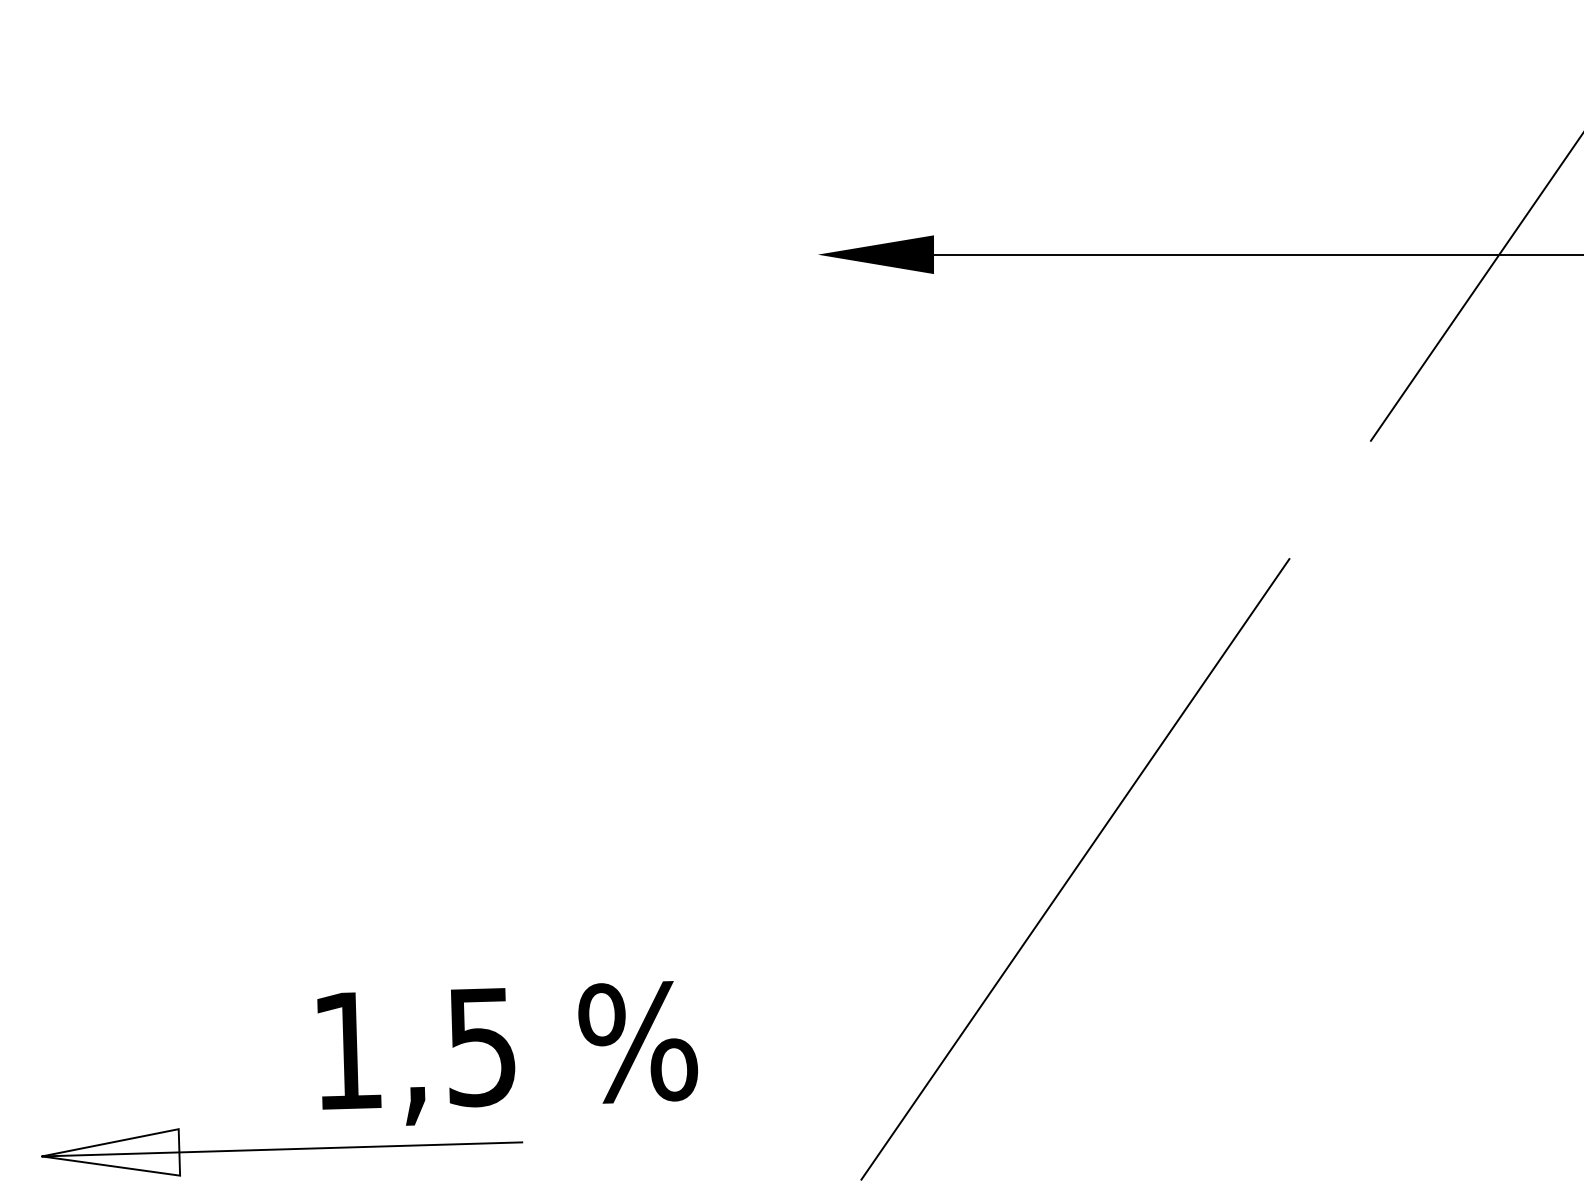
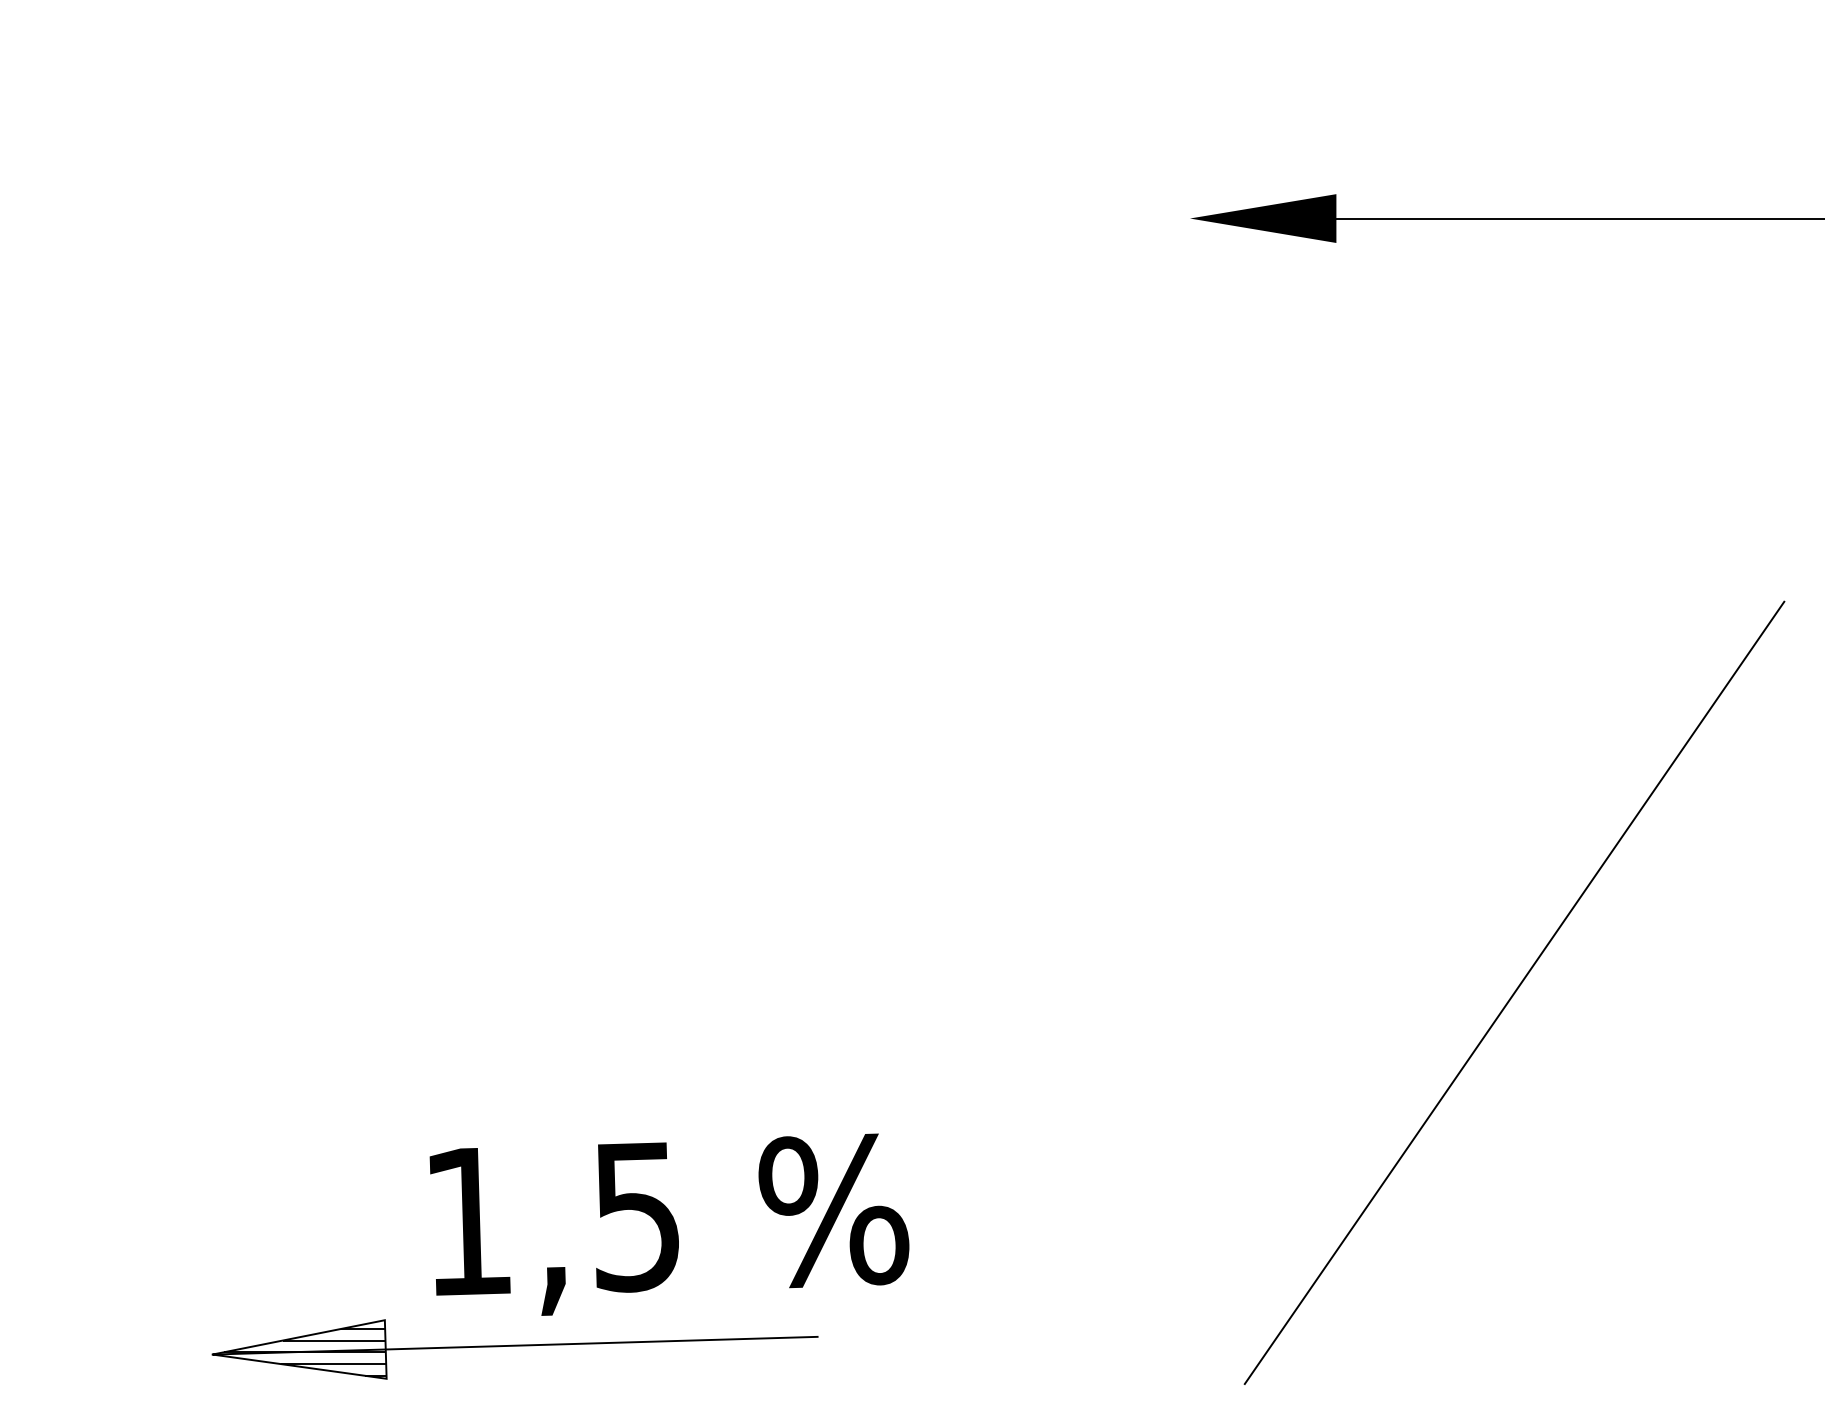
text: (507, 1053) -> (669, 1224), moved
hatch: (115, 1154) -> (305, 1352), added

